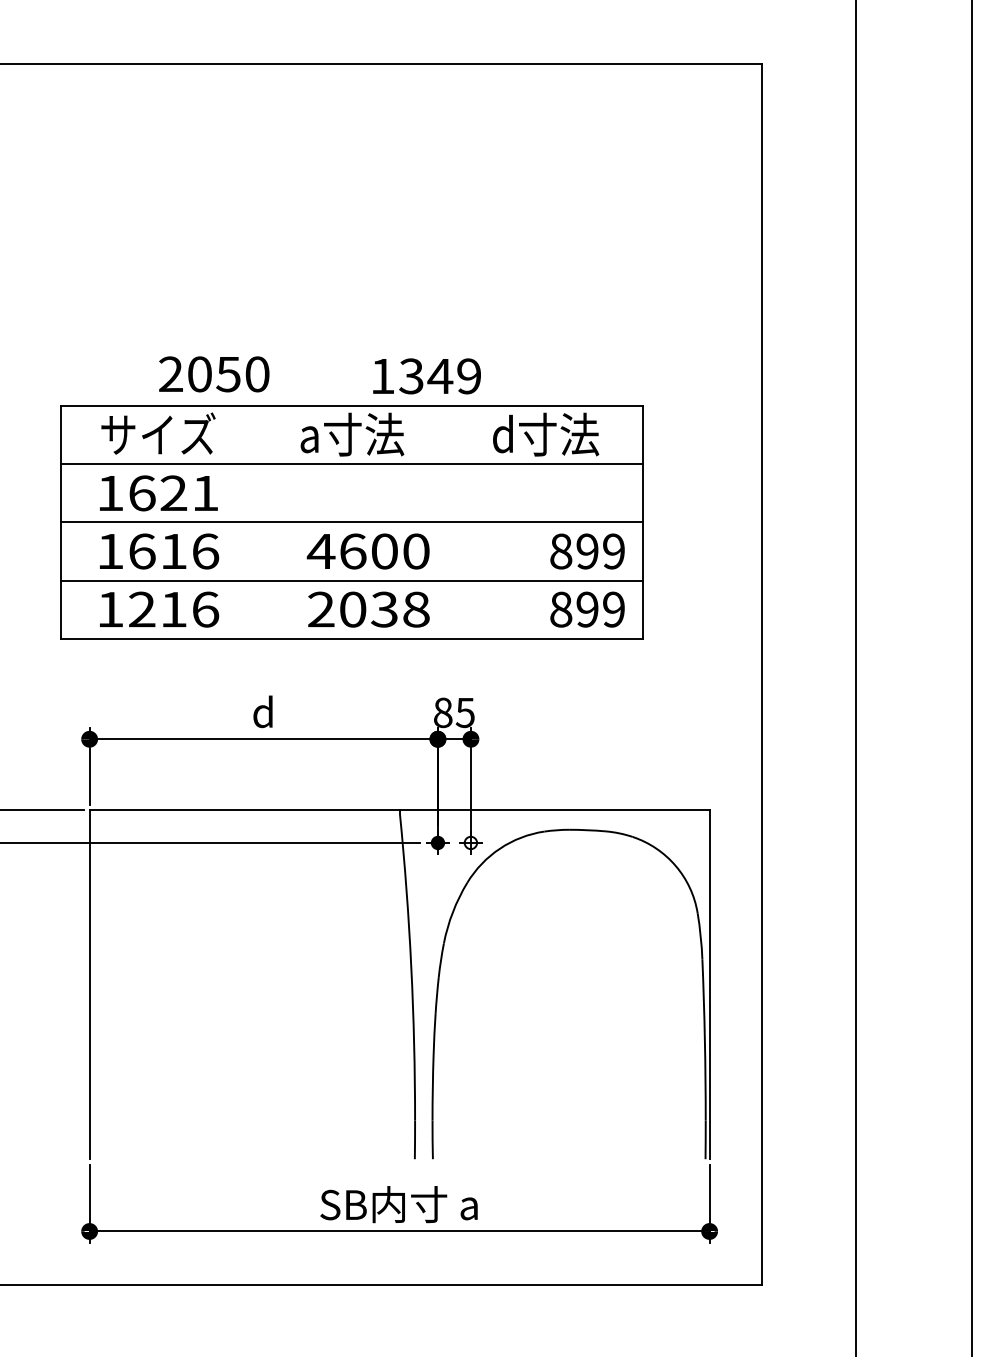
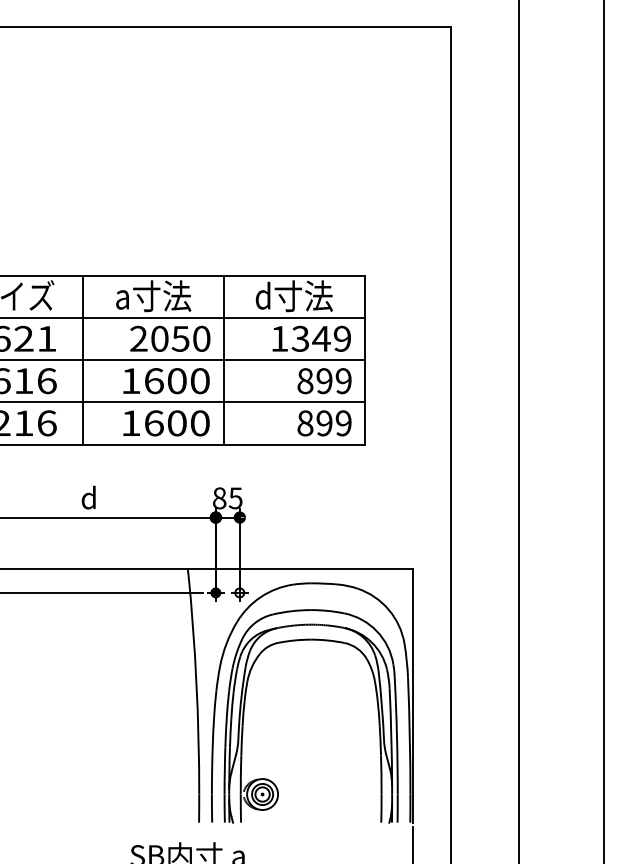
text: (214, 374) -> (170, 338), moved
text: (426, 376) -> (311, 338), moved
line: (255, 522) -> (83, 360), added
line: (448, 522) -> (223, 360), added
text: (320, 551) -> (130, 381), 4600 -> 1600
text: (368, 609) -> (165, 423), 2038 -> 1600
part: (660, 1002) -> (377, 708), added

